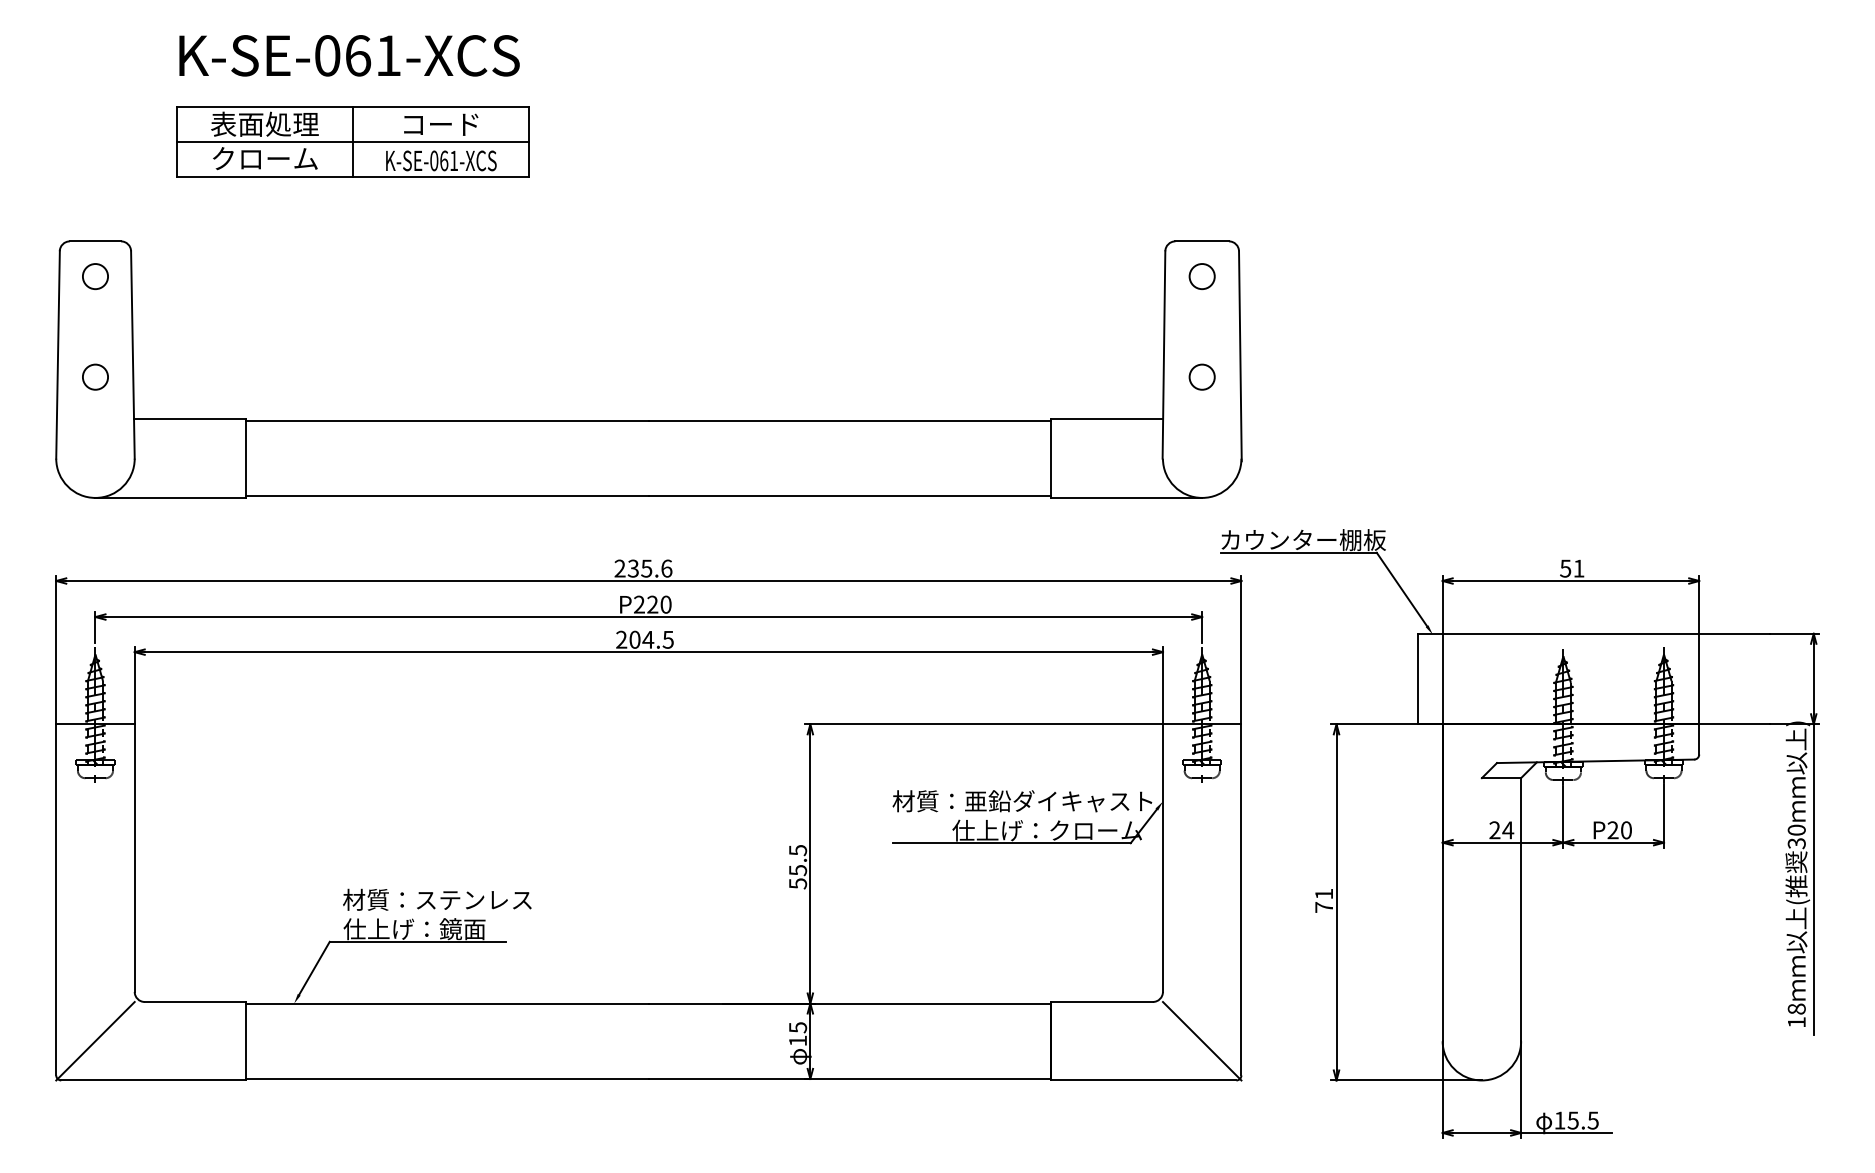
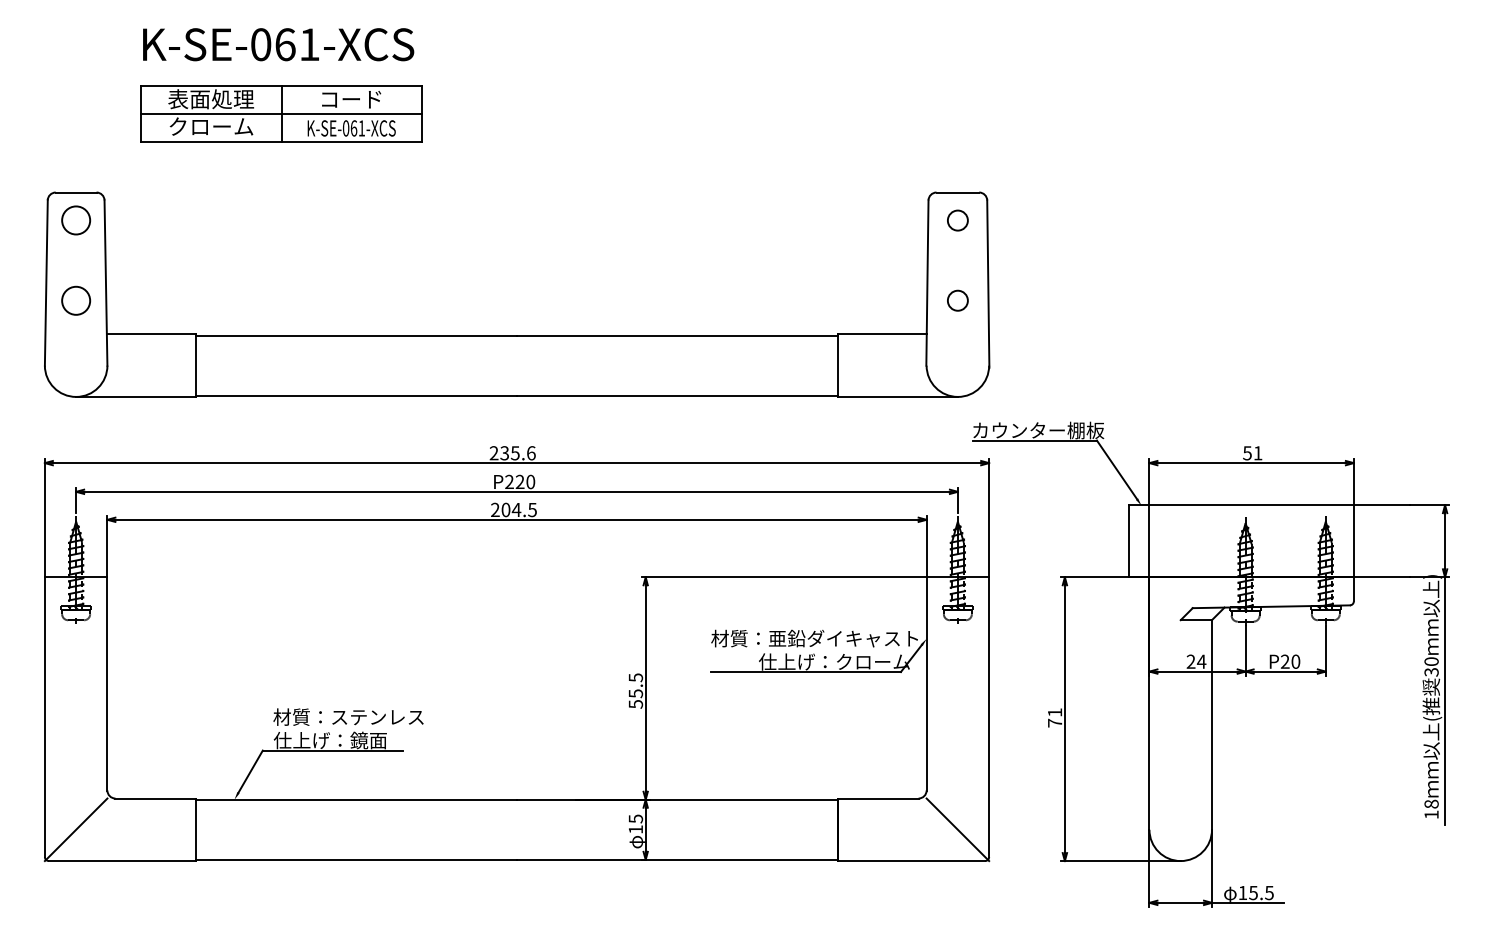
circle: (95, 276) -> (76, 220), size x1.4
circle: (95, 376) -> (76, 300), size x1.4

